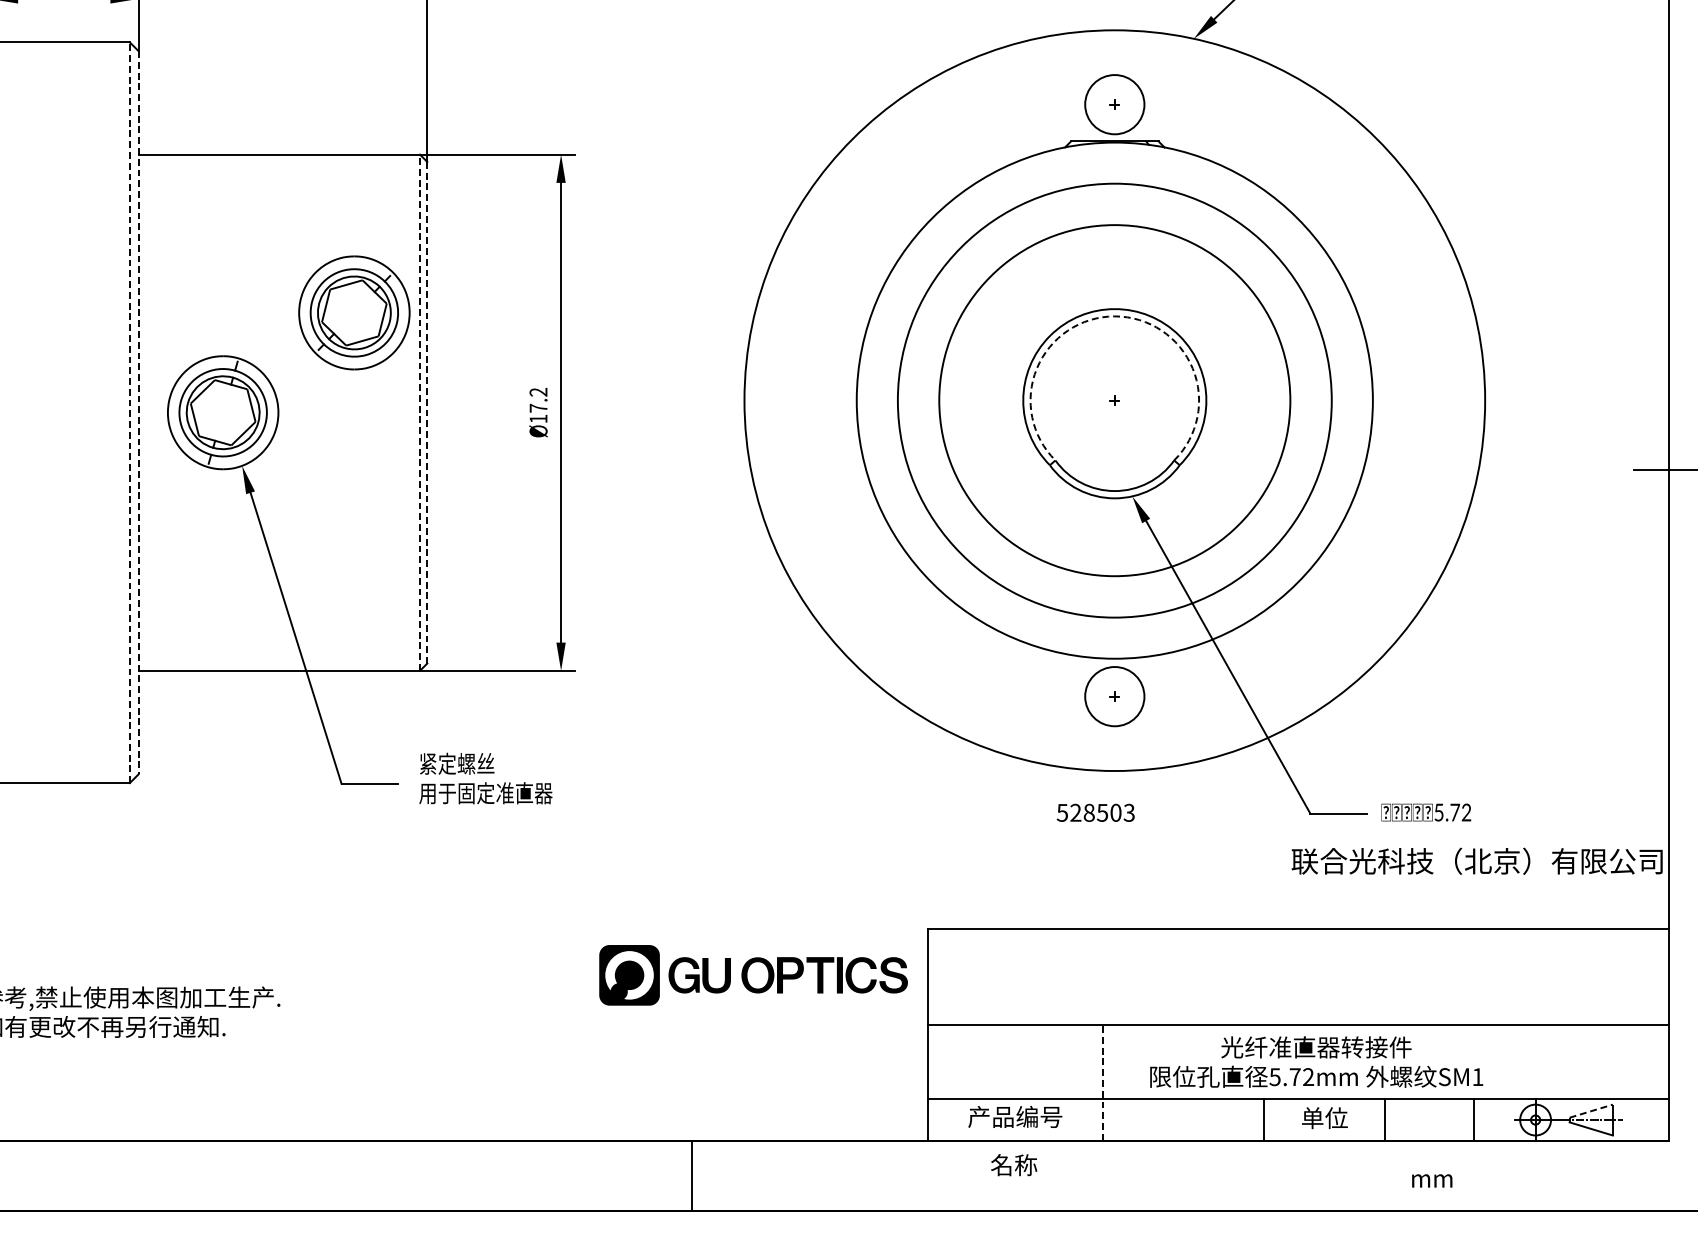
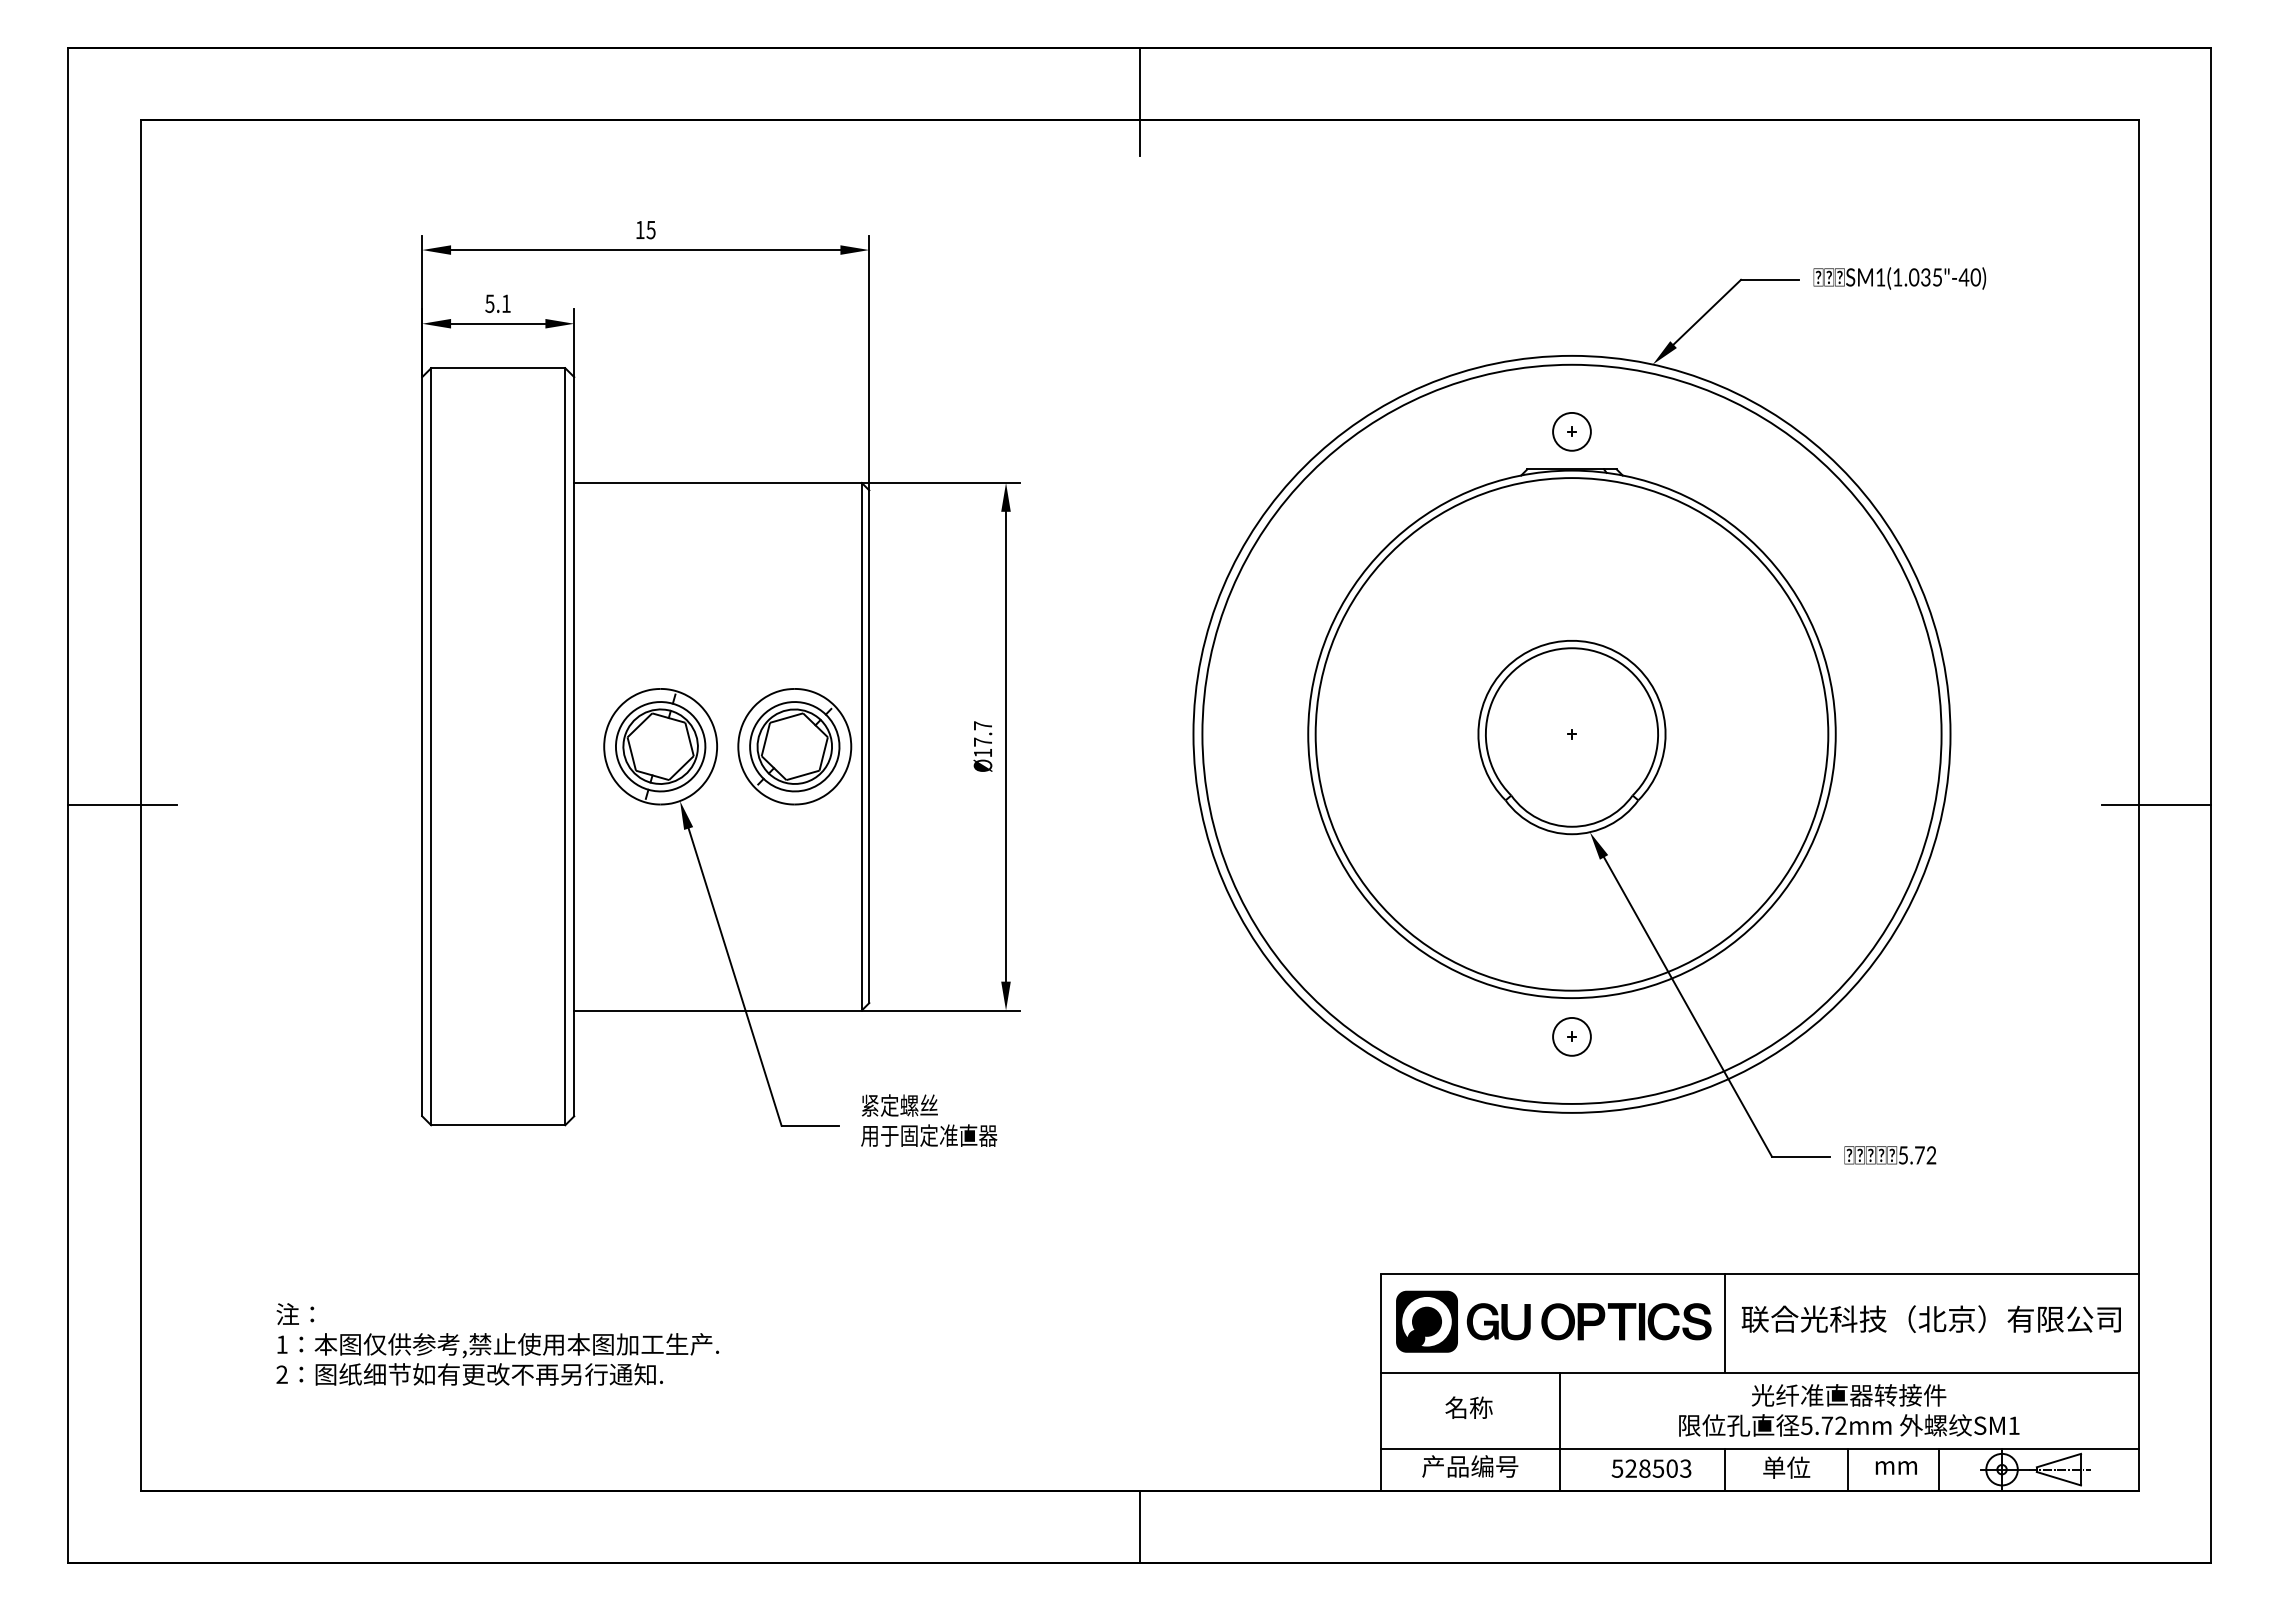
circle: (1114, 104) -> (1571, 431), size x0.62
part: (354, 312) -> (794, 746), moved
arc: (1114, 316) -> (1571, 648), dashed -> solid
text: (538, 391) -> (982, 725), Ø17.2 -> Ø17.7
circle: (1114, 399) -> (1571, 733), size x1.67
circle: (1114, 400) -> (1571, 734), size x1.43
line: (130, 412) -> (565, 746), dashed -> solid
line: (138, 412) -> (574, 746), dashed -> solid
line: (419, 412) -> (861, 746), dashed -> solid
line: (427, 413) -> (869, 747), dashed -> solid
circle: (1114, 696) -> (1571, 1036), size x0.62
text: (1095, 812) -> (1651, 1468), moved
text: (1476, 860) -> (1930, 1318), moved
part: (753, 975) -> (1553, 1321), moved
line: (1264, 977) -> (1724, 1323), added
text: (1316, 1062) -> (1849, 1410), moved
line: (1102, 1082) -> (1559, 1431), dashed -> solid
line: (1591, 1111) -> (2059, 1460), dashed -> solid
text: (1013, 1164) -> (1468, 1407), moved
text: (1431, 1180) -> (1895, 1467), moved

